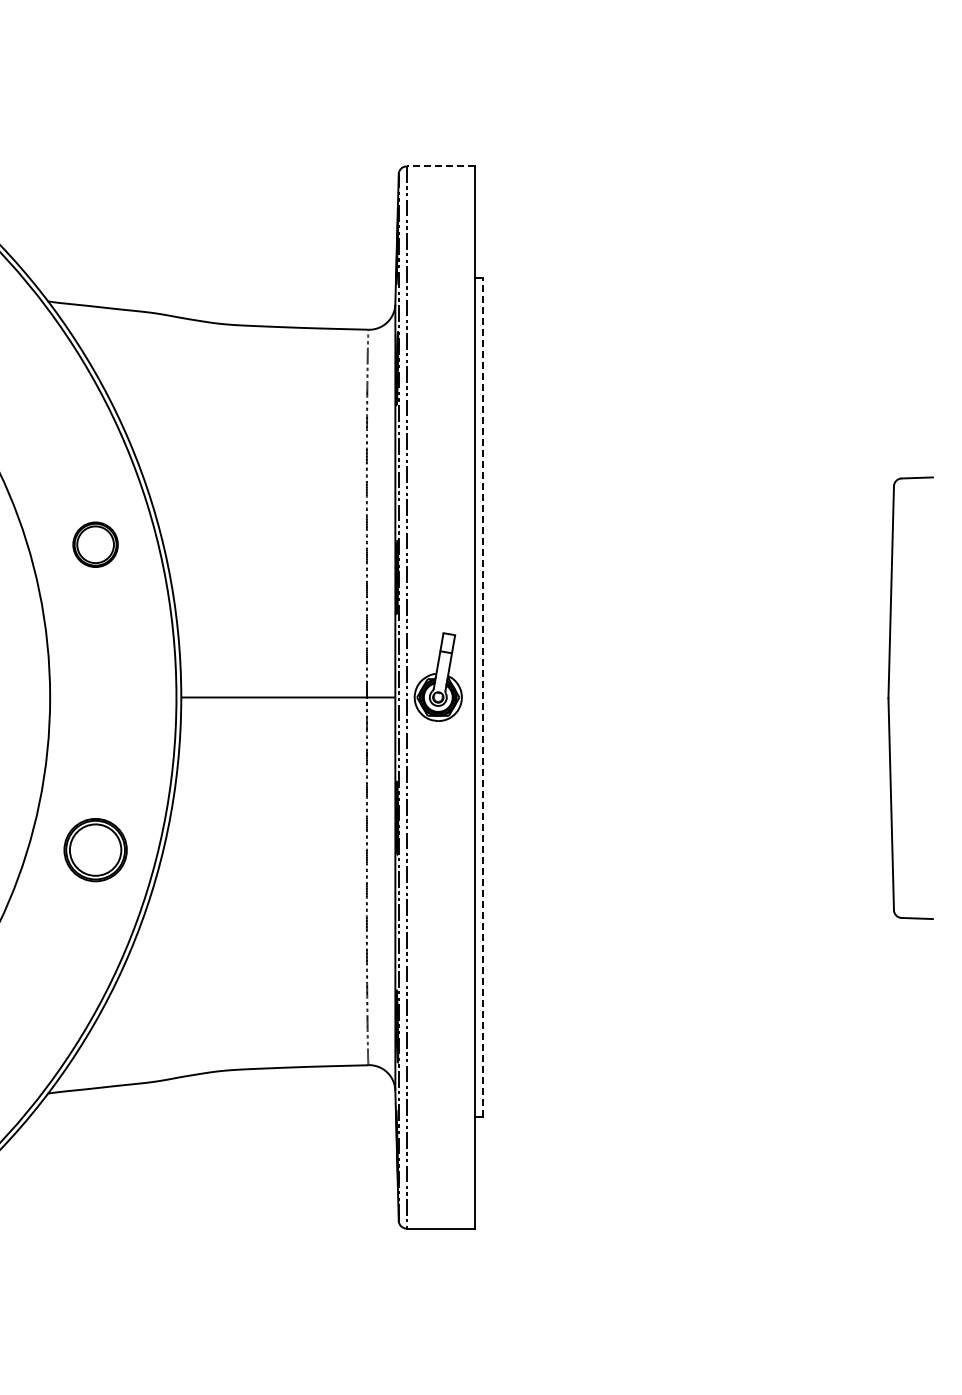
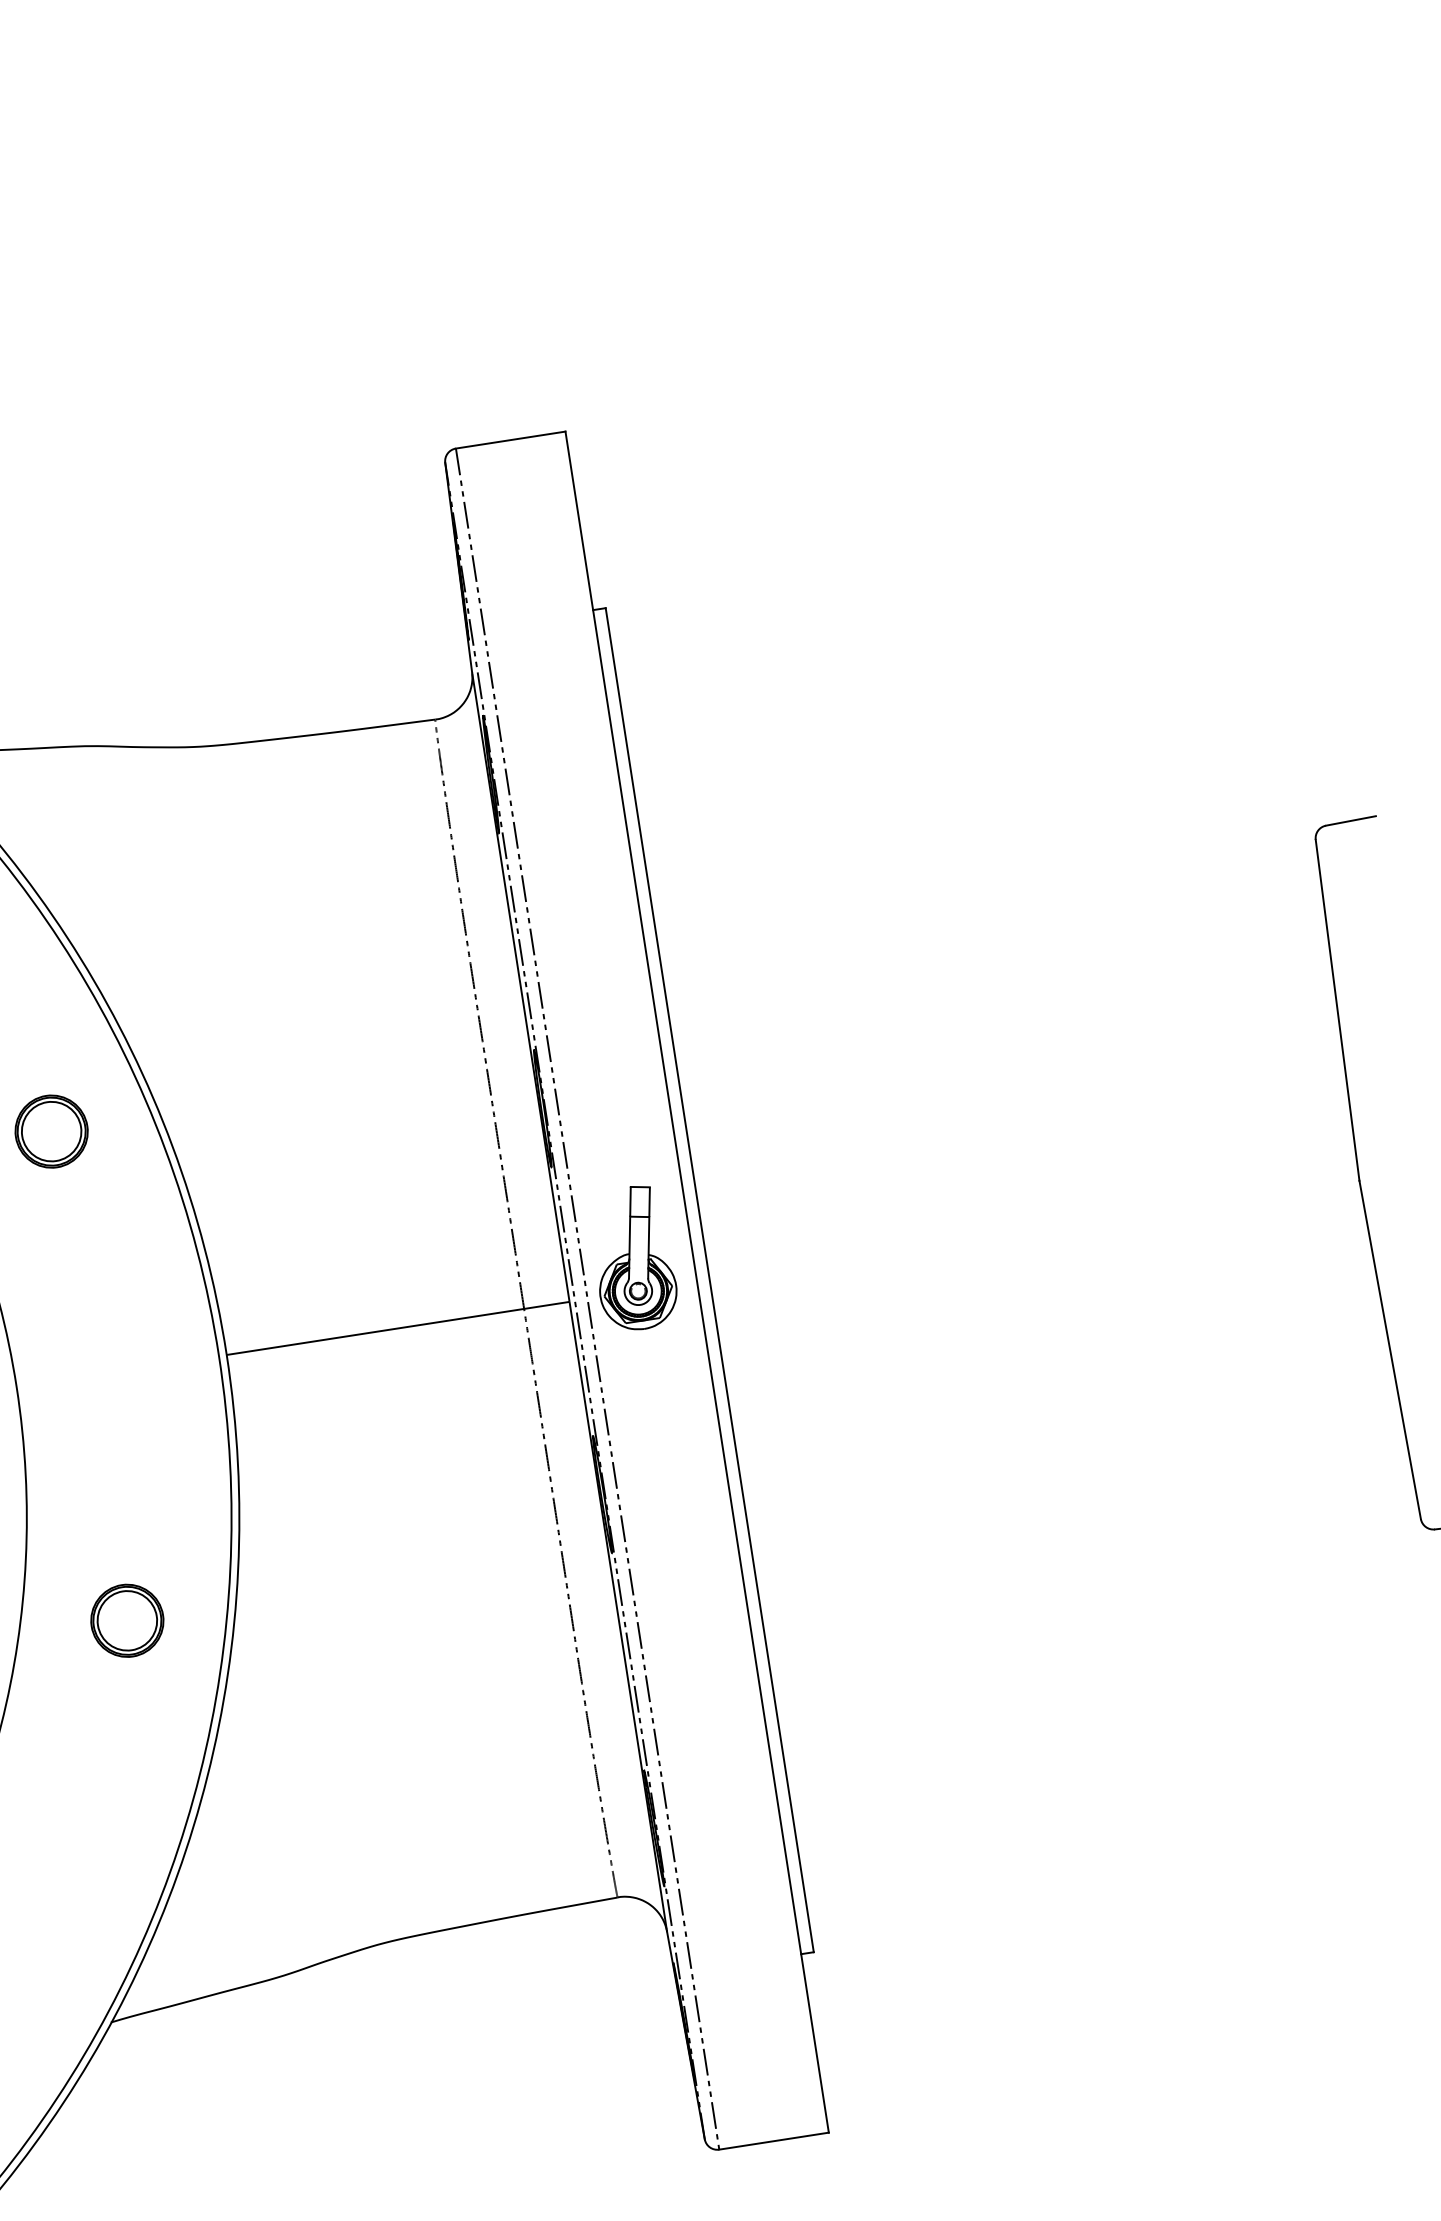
line: (440, 166) -> (510, 440), dashed -> solid
line: (482, 697) -> (709, 1280), dashed -> solid
part: (95, 850) -> (127, 1621), size x0.71

